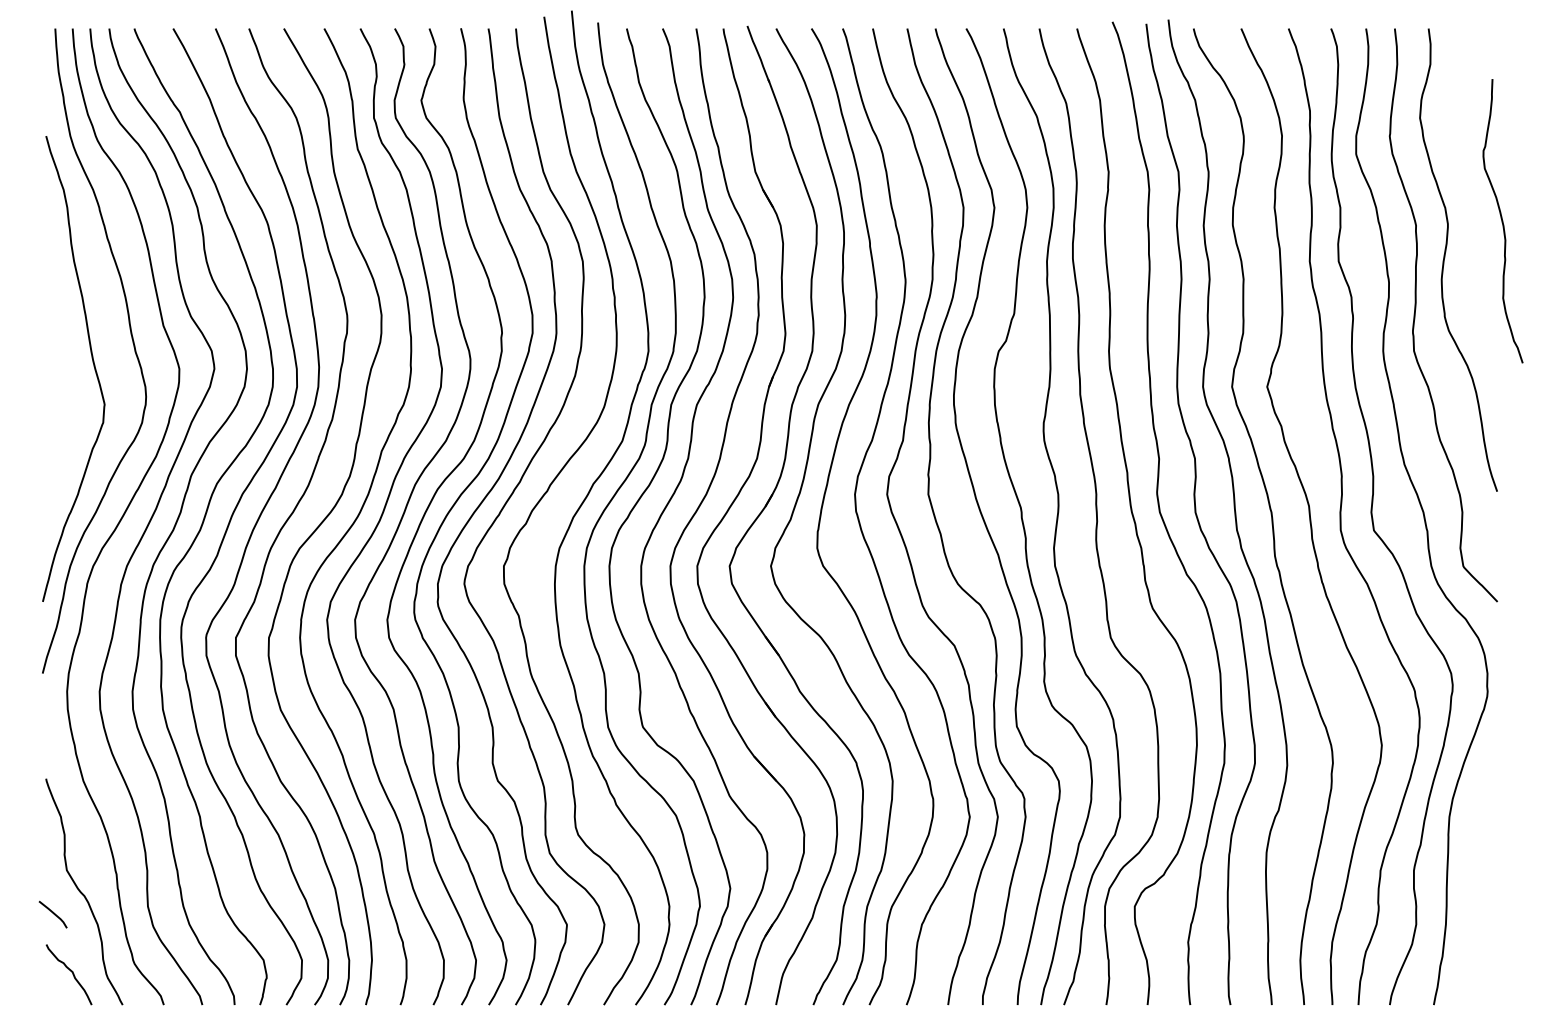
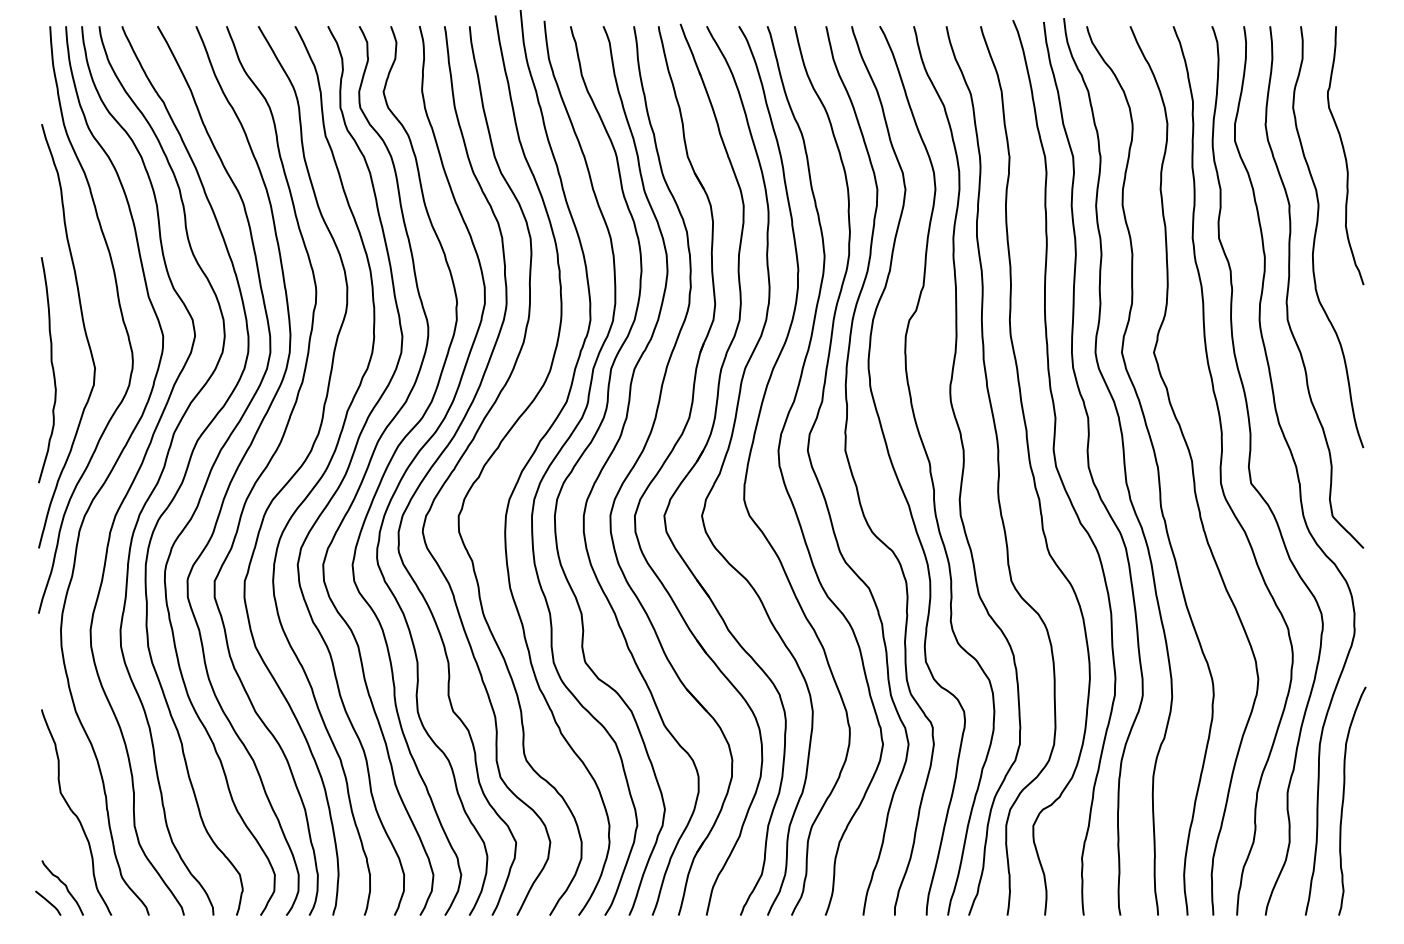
curve: (1502, 220) -> (1345, 155), moved
curve: (57, 406) -> (52, 370), added
curve: (1476, 877) -> (1344, 799), added
curve: (53, 913) -> (48, 902), moved

